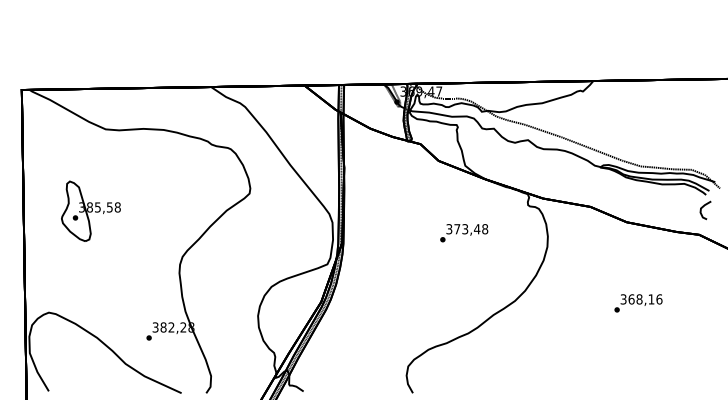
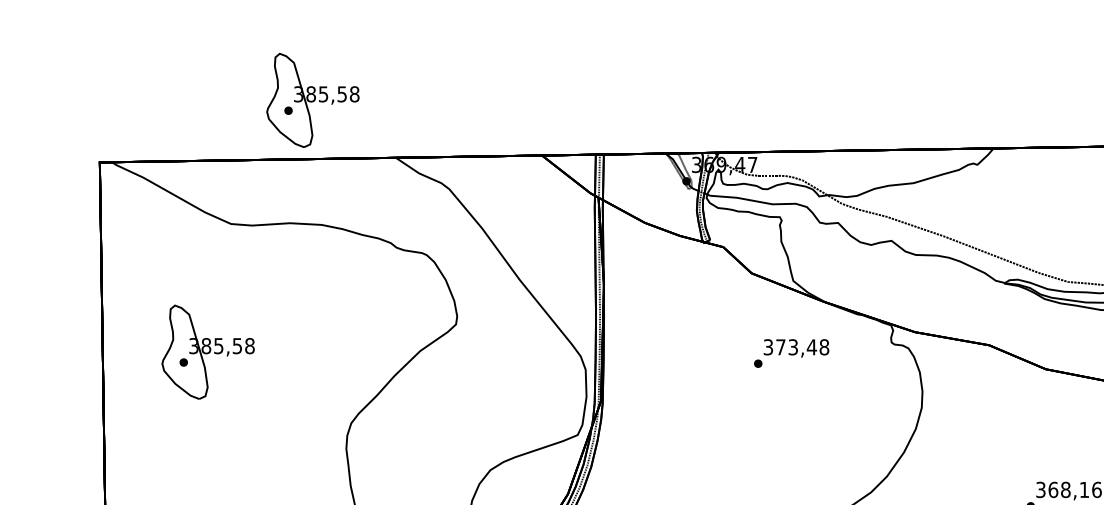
part: (157, 49) -> (312, 99), added
text: (464, 233) -> (792, 353), moved

